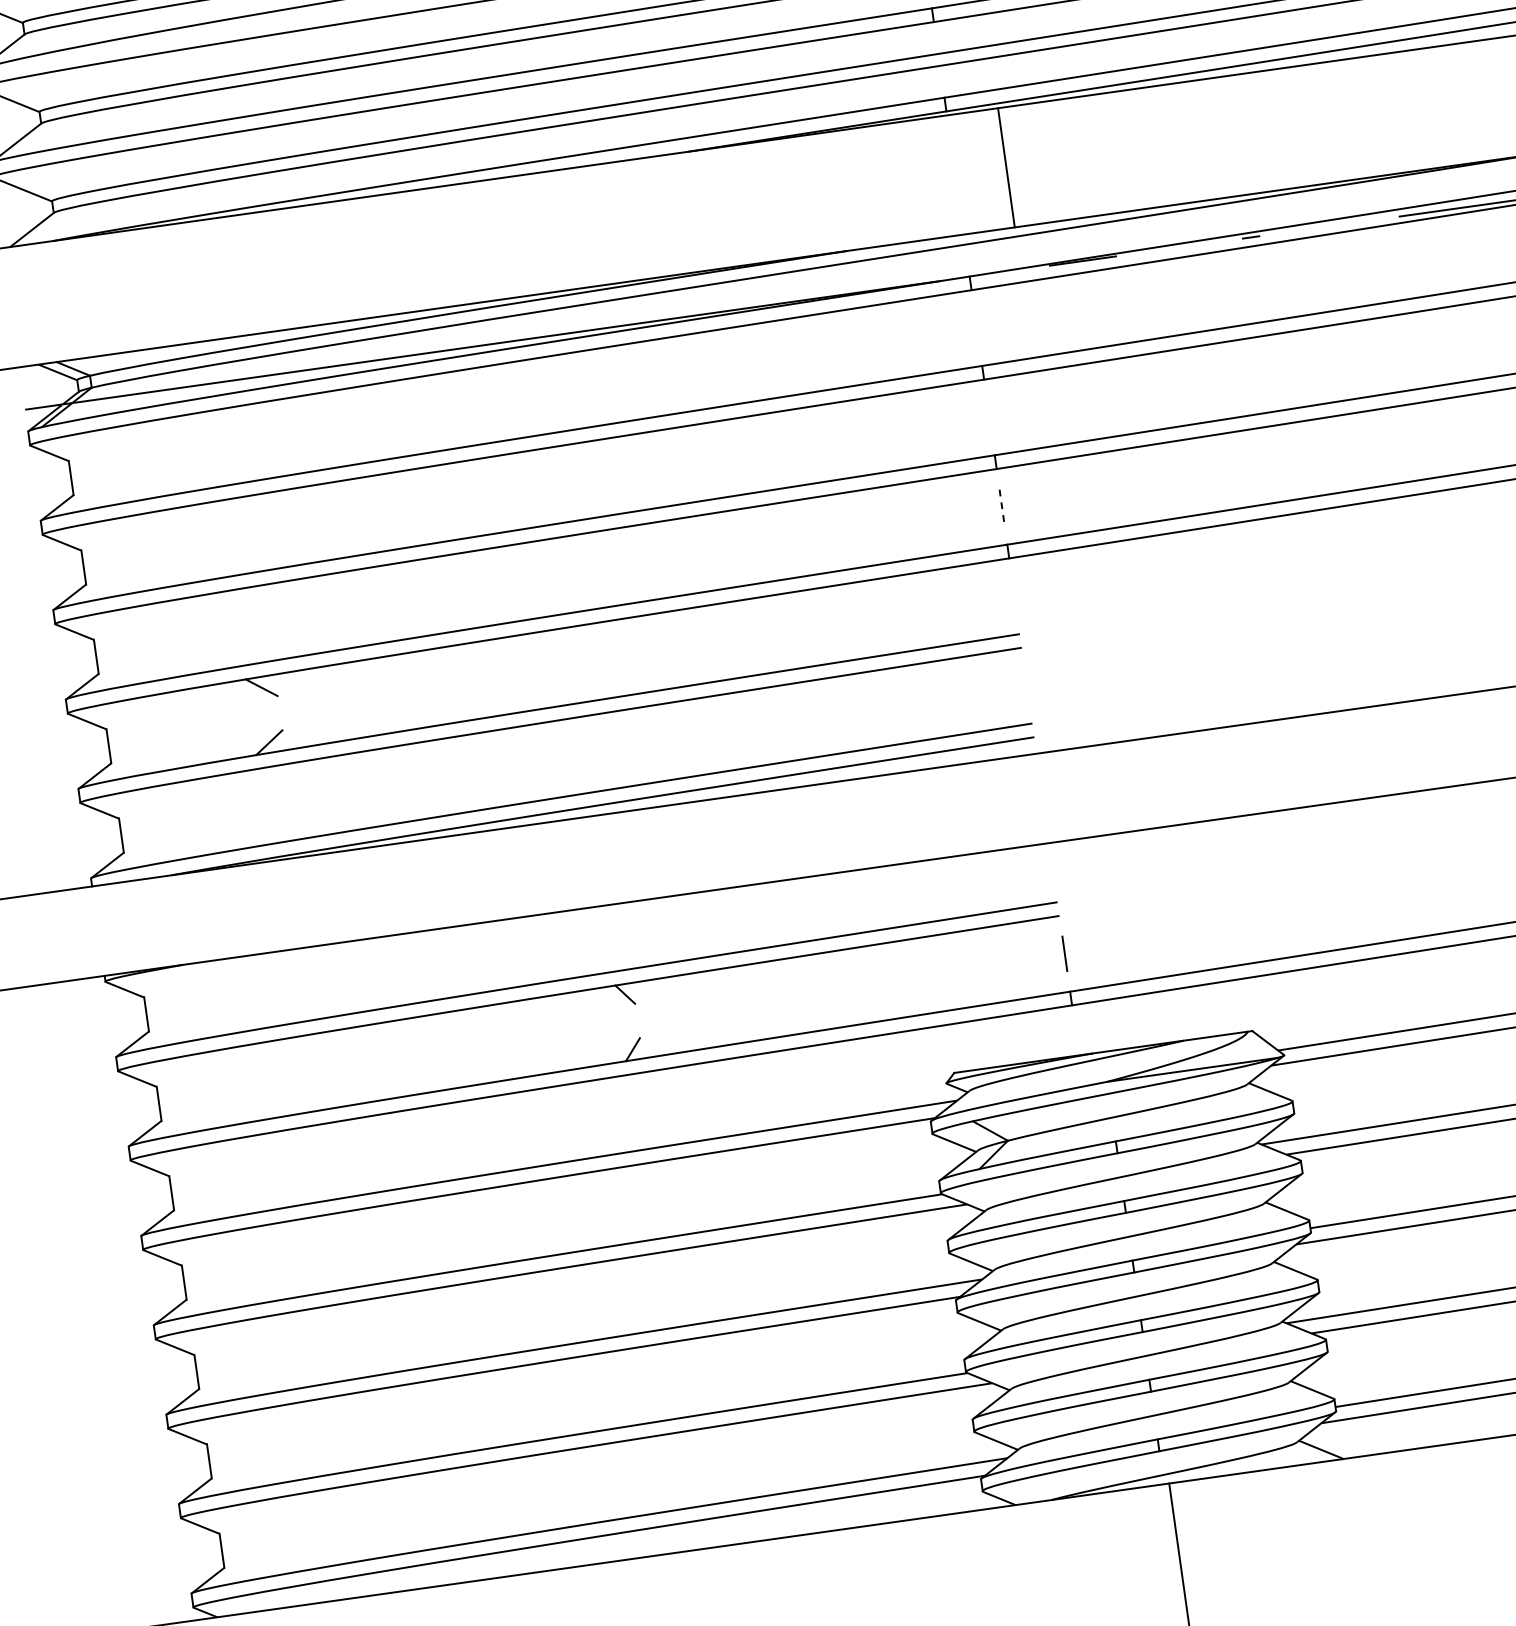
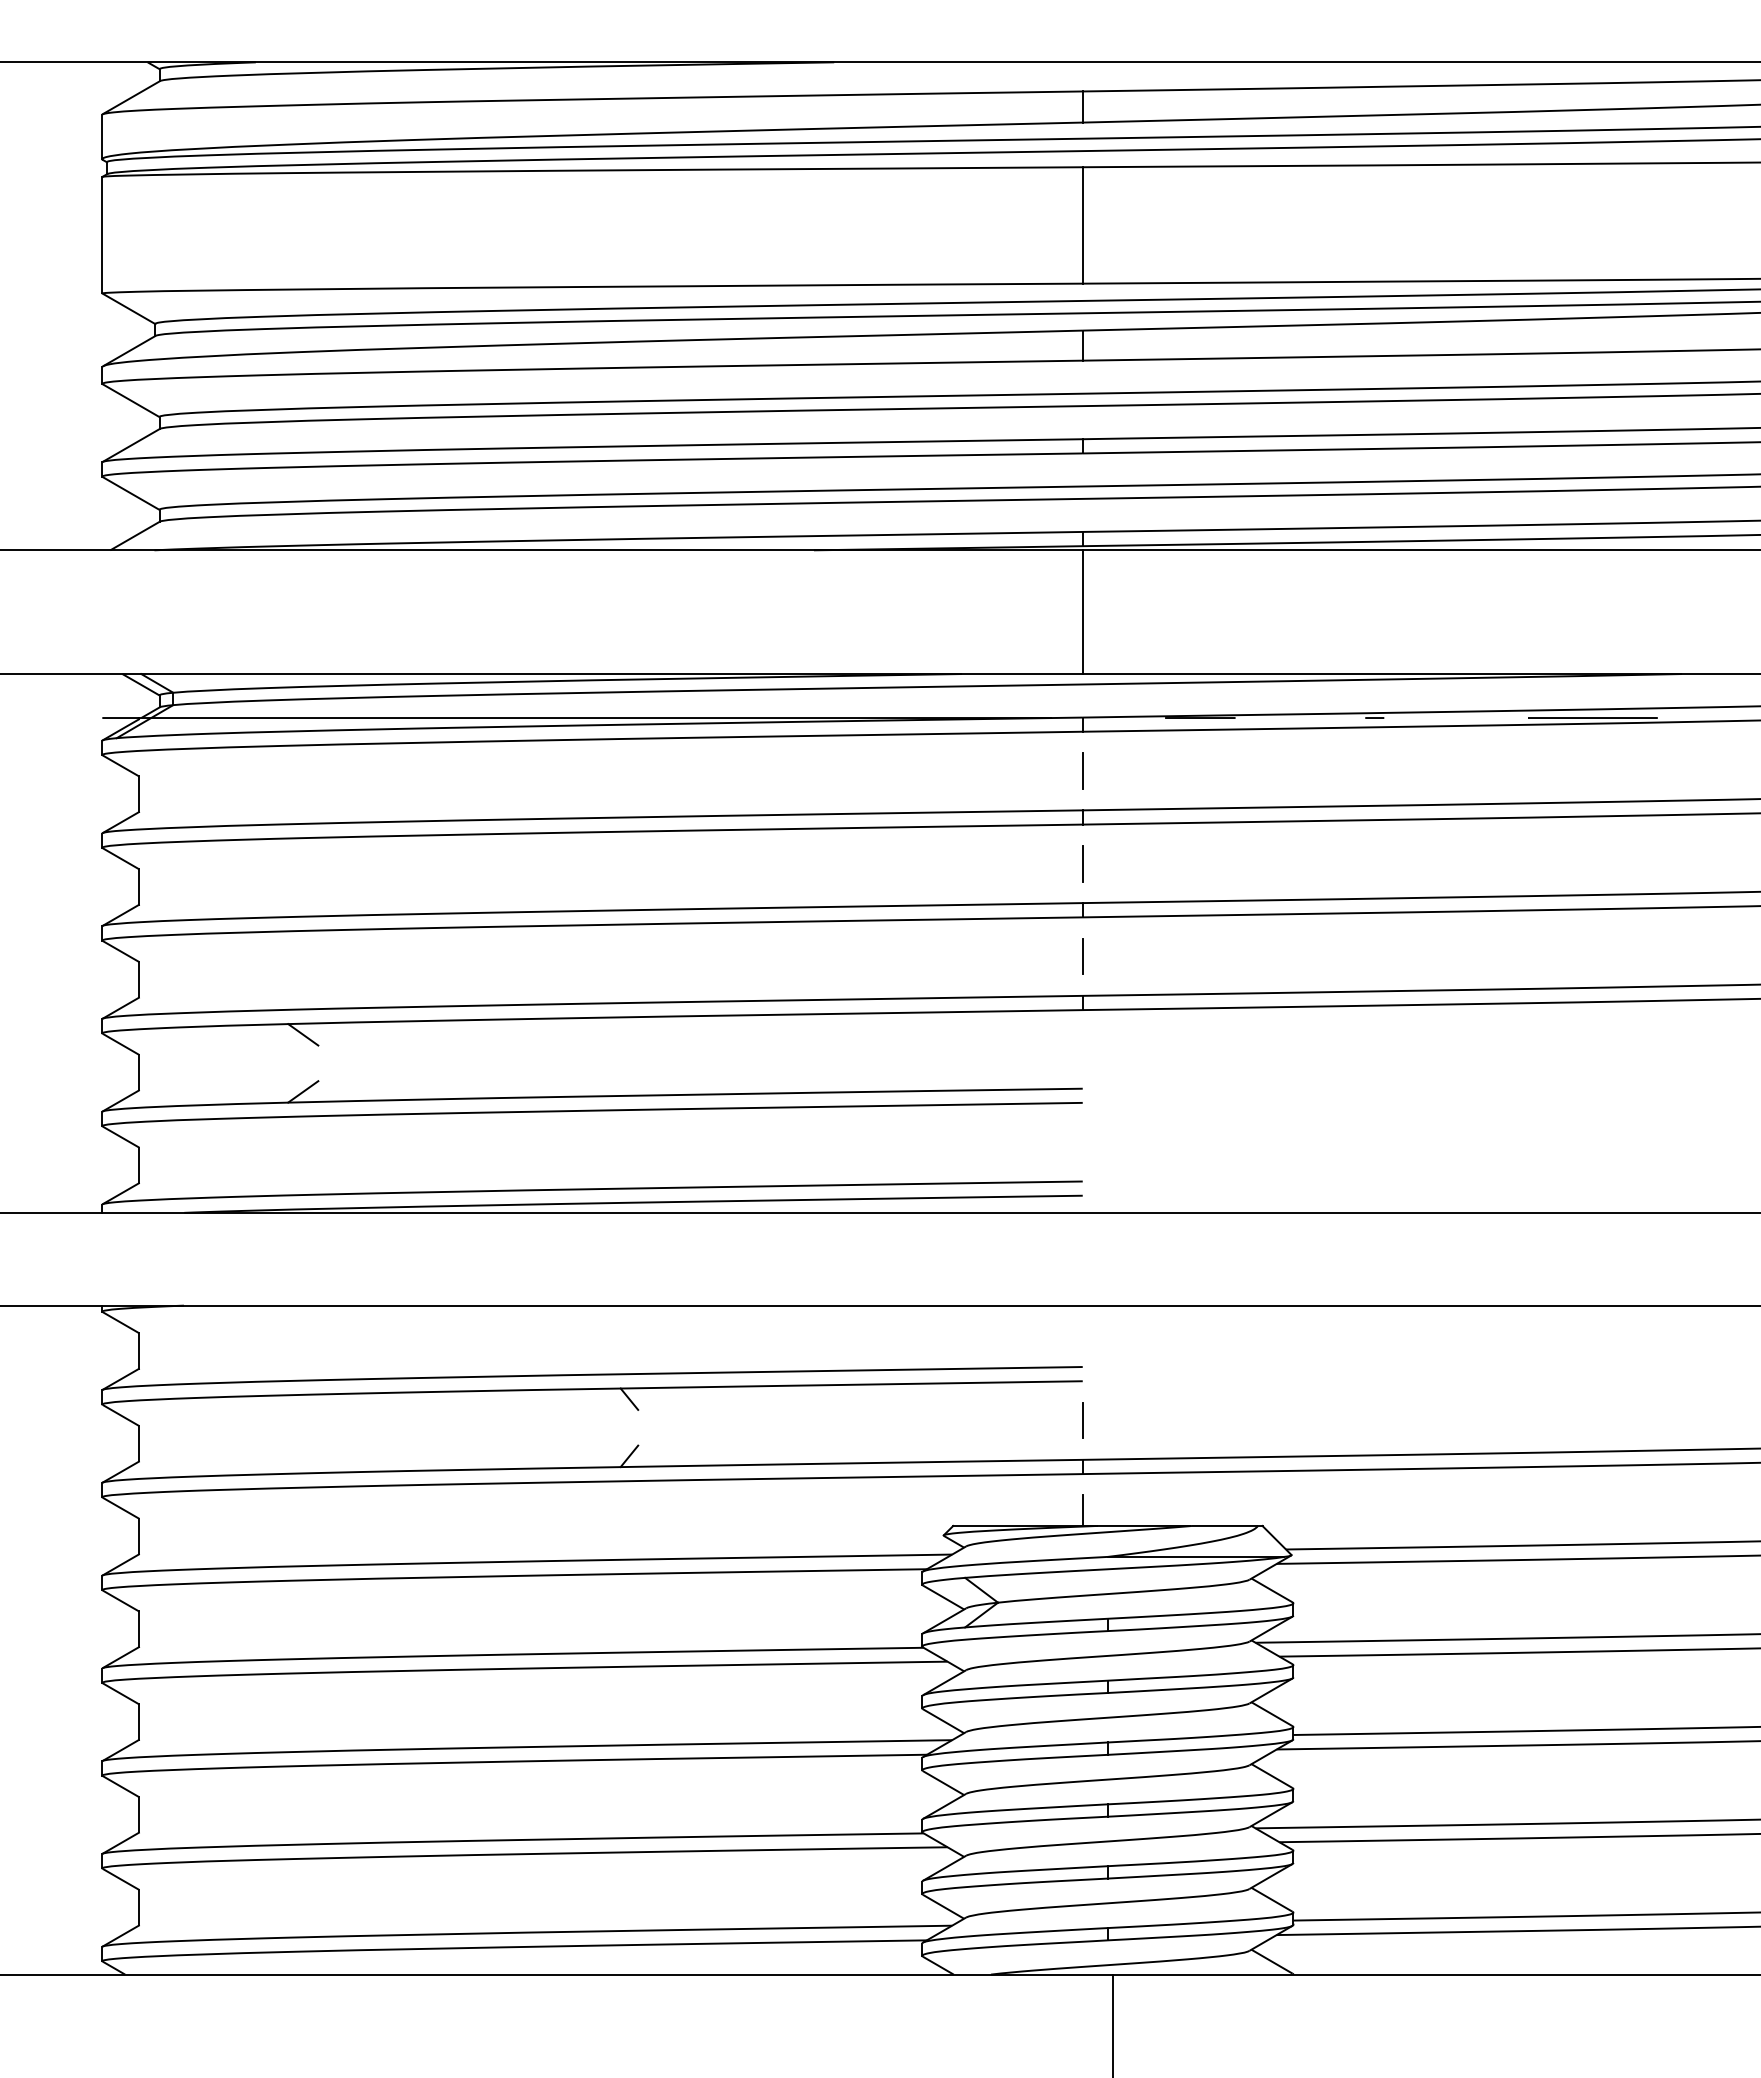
line: (1006, 168) -> (1082, 612), moved
line: (976, 327) -> (1082, 770), added
line: (989, 417) -> (1082, 863), added
line: (1001, 506) -> (1082, 956), dashed -> solid
line: (1076, 1040) -> (1082, 1510), added

